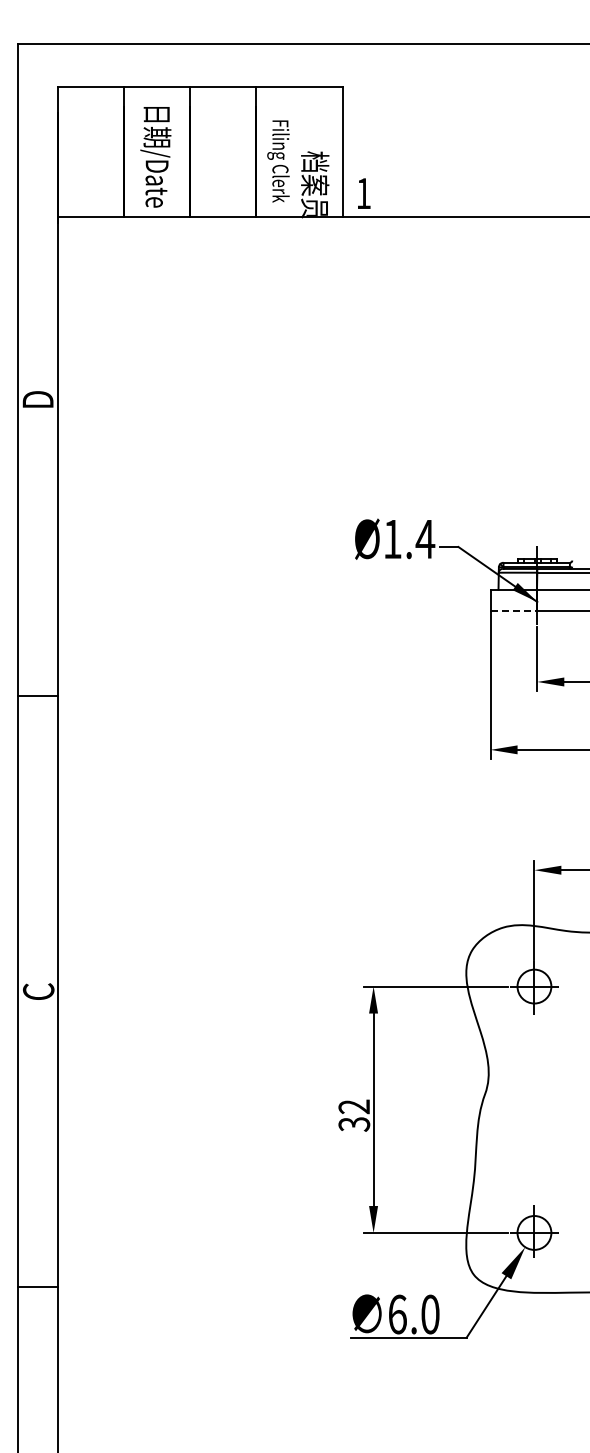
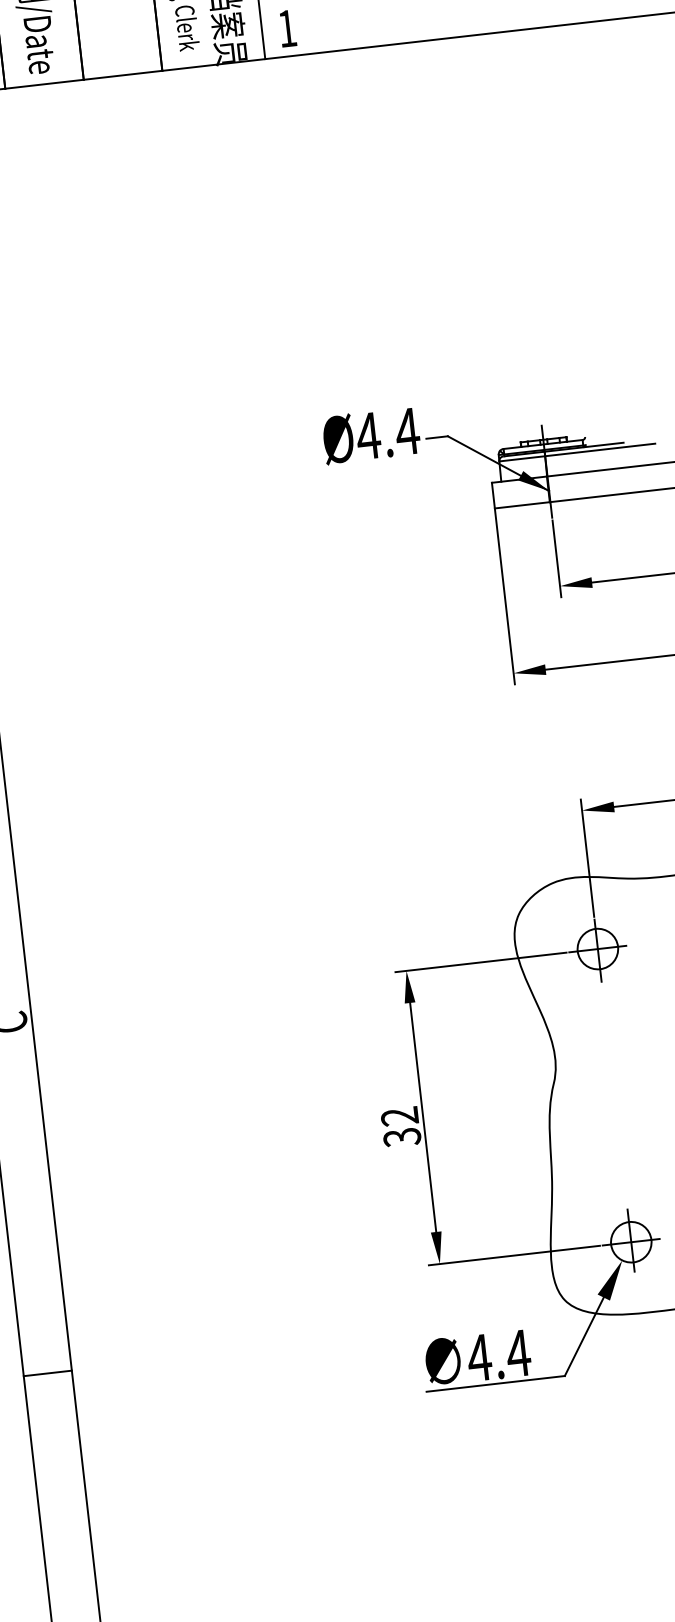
text: (392, 539) -> (368, 436), Ø1.4 -> Ø4.4
line: (514, 611) -> (523, 505), dashed -> solid
text: (413, 1314) -> (498, 1355), 6.0 -> 4.4

